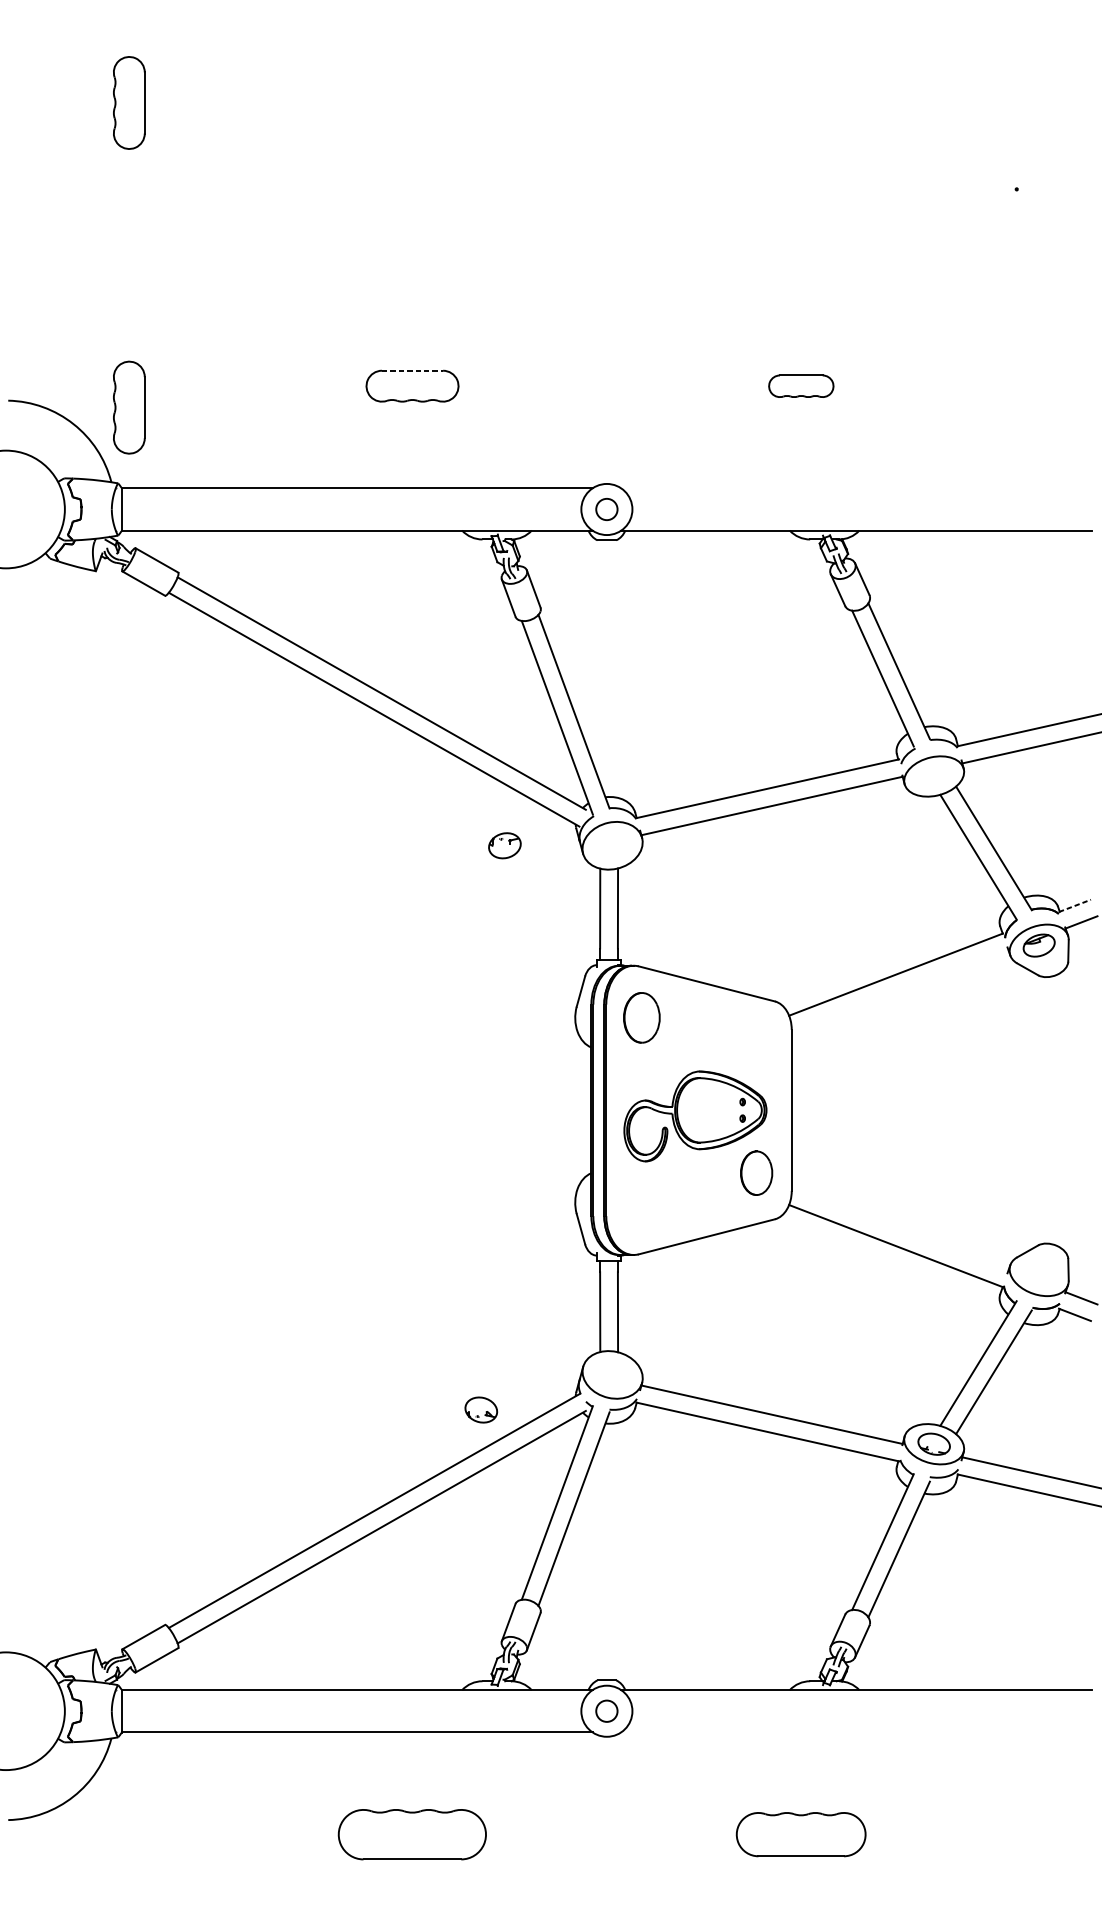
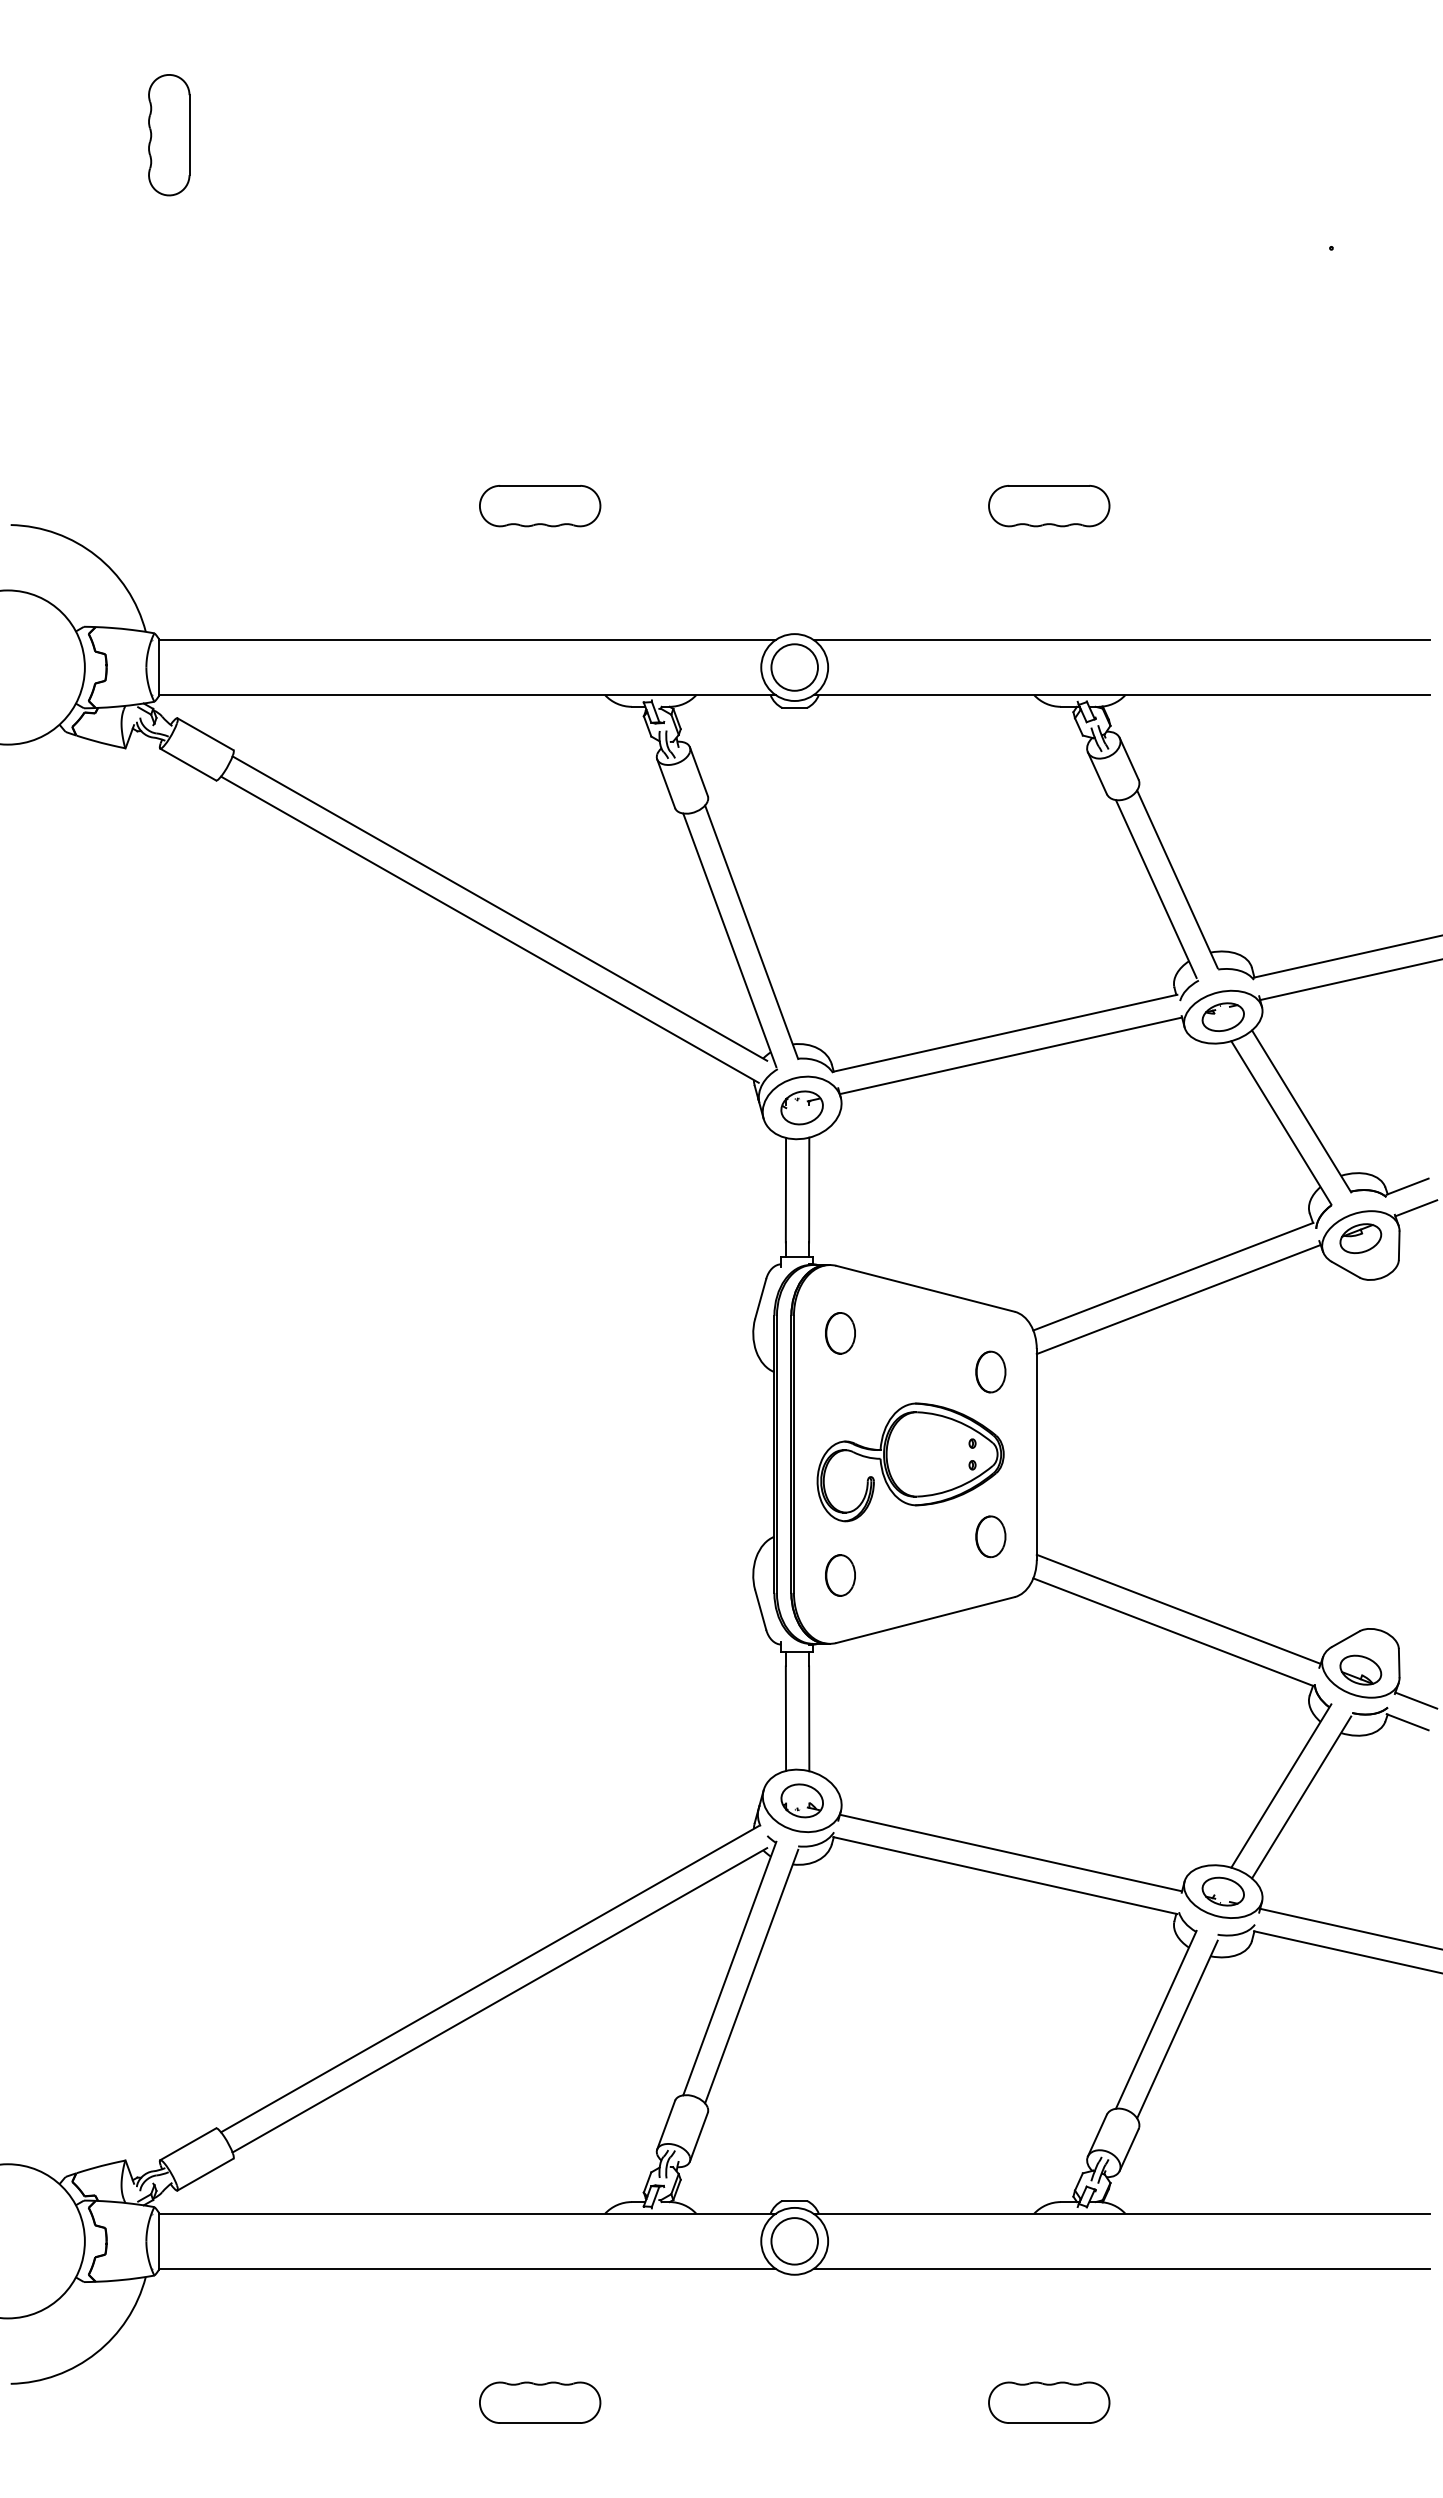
line: (412, 370) -> (540, 485), dashed -> solid
part: (801, 386) -> (1049, 506), size x1.43
part: (129, 407) -> (169, 534), removed
line: (856, 488) -> (1121, 639), added
circle: (606, 509) -> (794, 667), size x1.67
part: (933, 775) -> (1222, 1016), added
part: (504, 845) -> (801, 1107), moved
line: (1075, 905) -> (1408, 1186), dashed -> solid
line: (899, 992) -> (1178, 1299), added
part: (641, 1018) -> (840, 1333), size x0.62
part: (756, 1047) -> (990, 1371), added
part: (756, 1173) -> (990, 1536), size x0.71
part: (641, 1202) -> (840, 1575), added
line: (899, 1228) -> (1178, 1608), added
part: (1038, 1274) -> (1360, 1669), added
part: (480, 1409) -> (801, 1800), moved
circle: (606, 1711) -> (794, 2241), size x1.67
line: (856, 1731) -> (1121, 2268), added
part: (412, 1834) -> (540, 2402), size x0.62
part: (801, 1834) -> (1049, 2402), size x0.71

